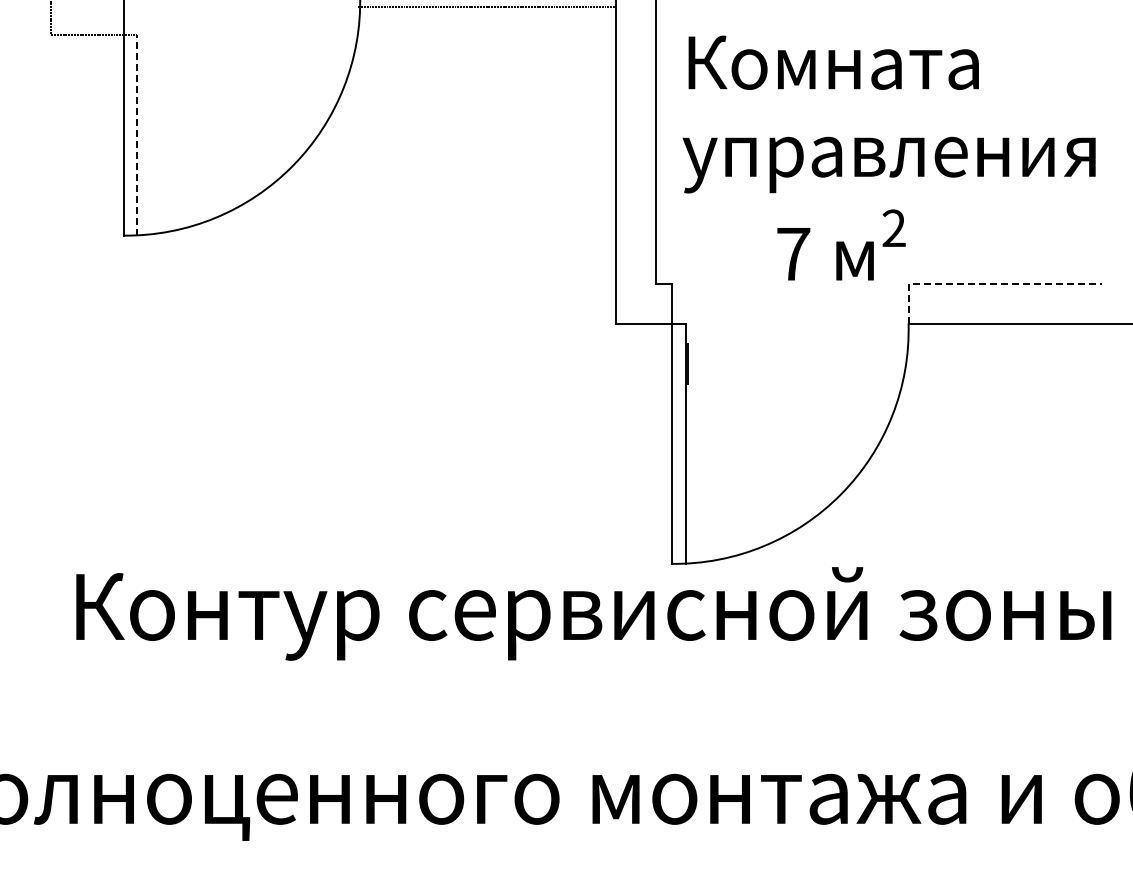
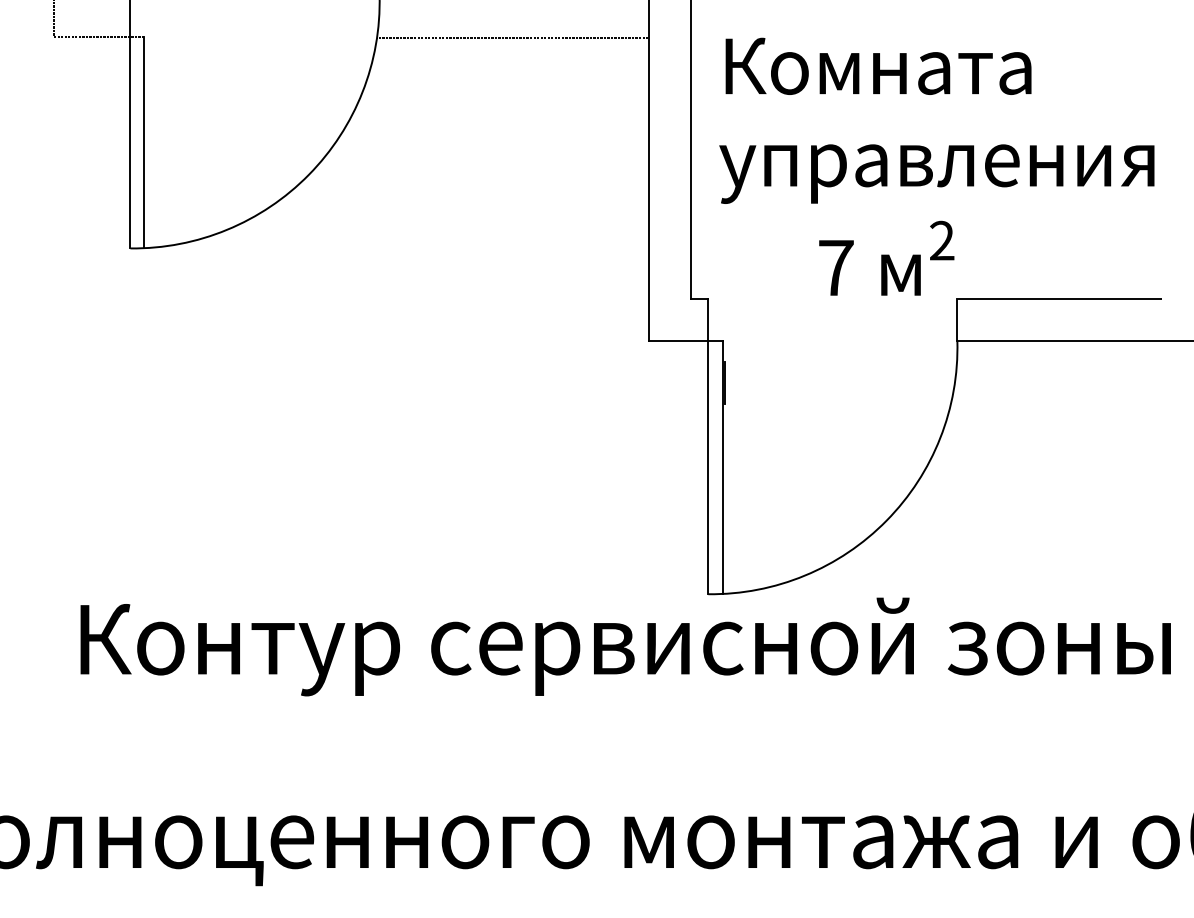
line: (486, 6) -> (512, 37), moved
line: (136, 134) -> (143, 141), dashed -> solid
line: (984, 283) -> (1037, 298), dashed -> solid

